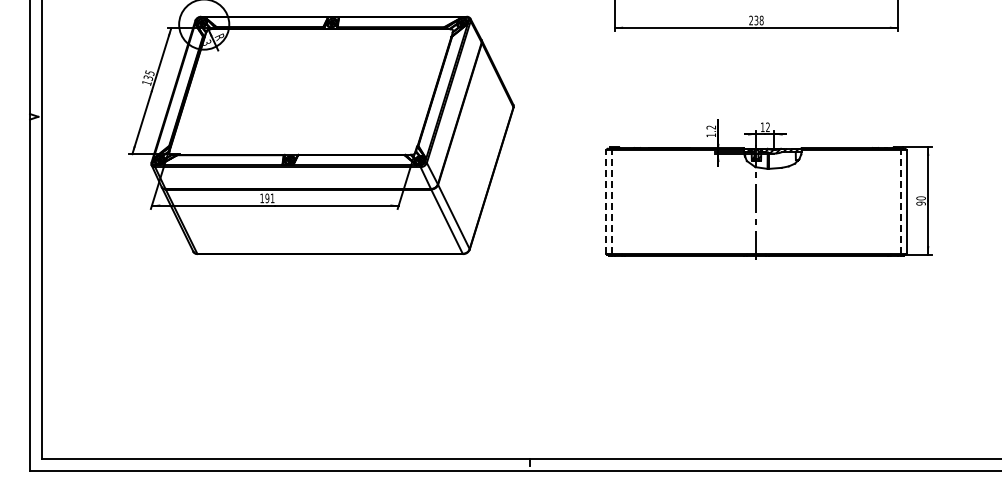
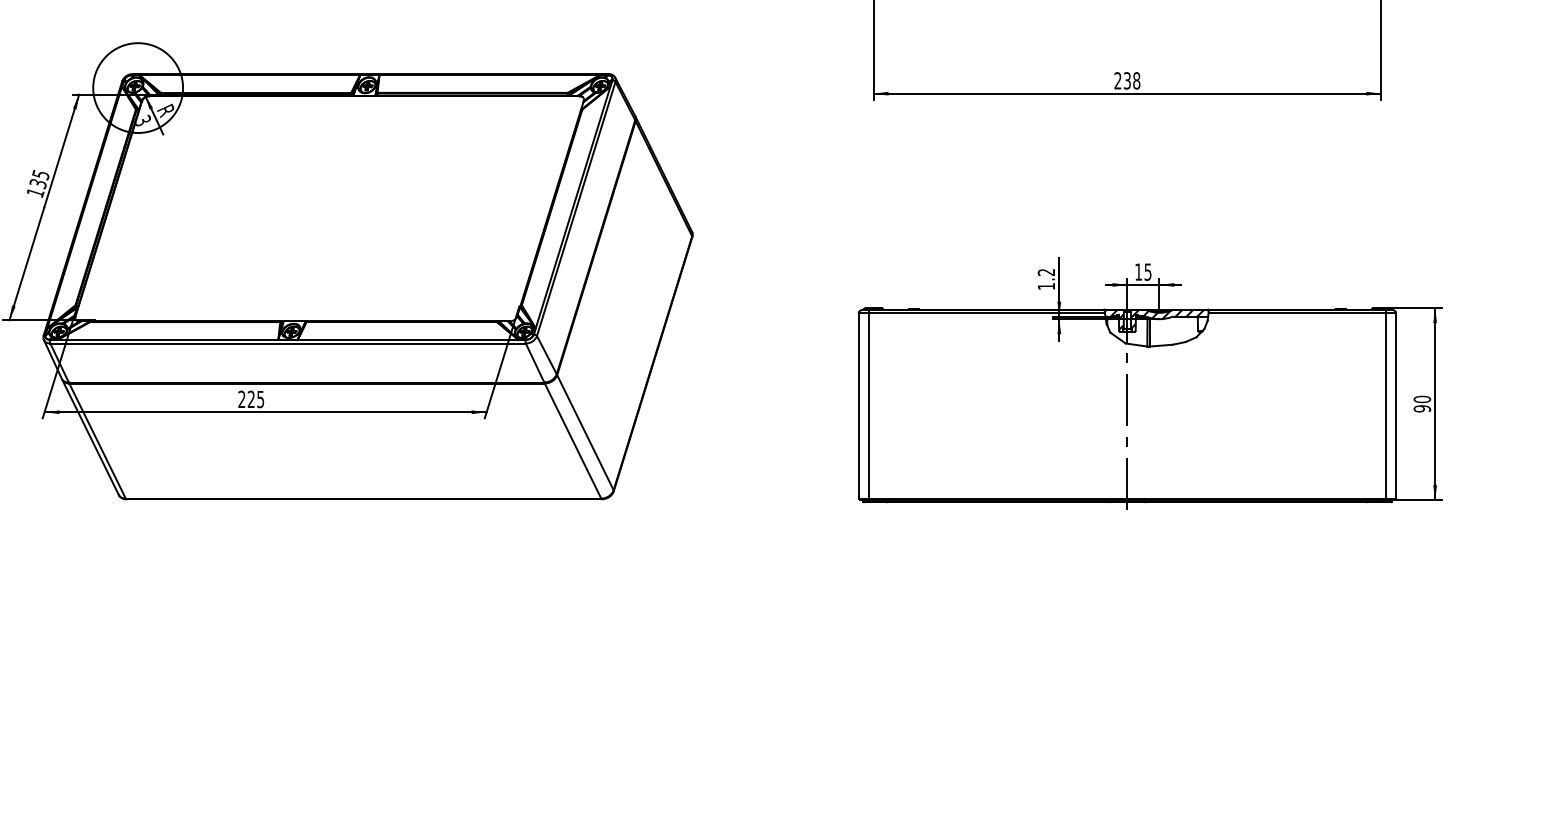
text: (767, 127) -> (1147, 272), 12 -> 15
text: (267, 198) -> (251, 399), 191 -> 225
line: (612, 201) -> (869, 404), dashed -> solid
line: (900, 201) -> (1385, 404), dashed -> solid
line: (606, 202) -> (858, 406), dashed -> solid

